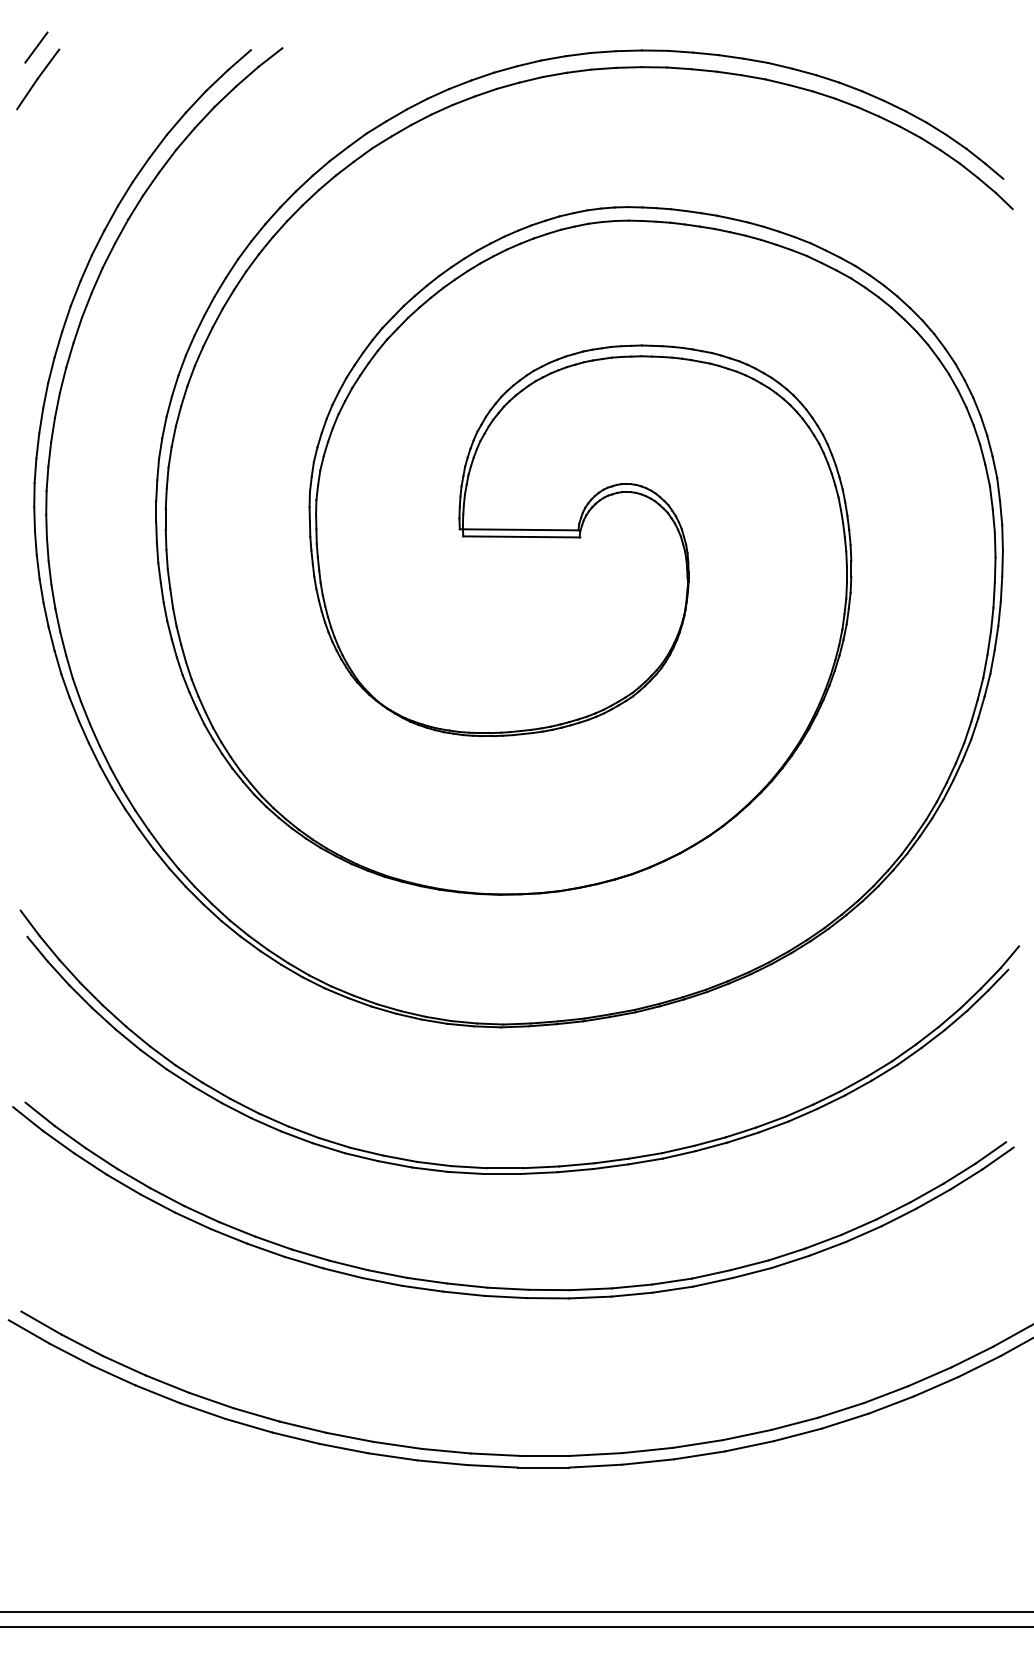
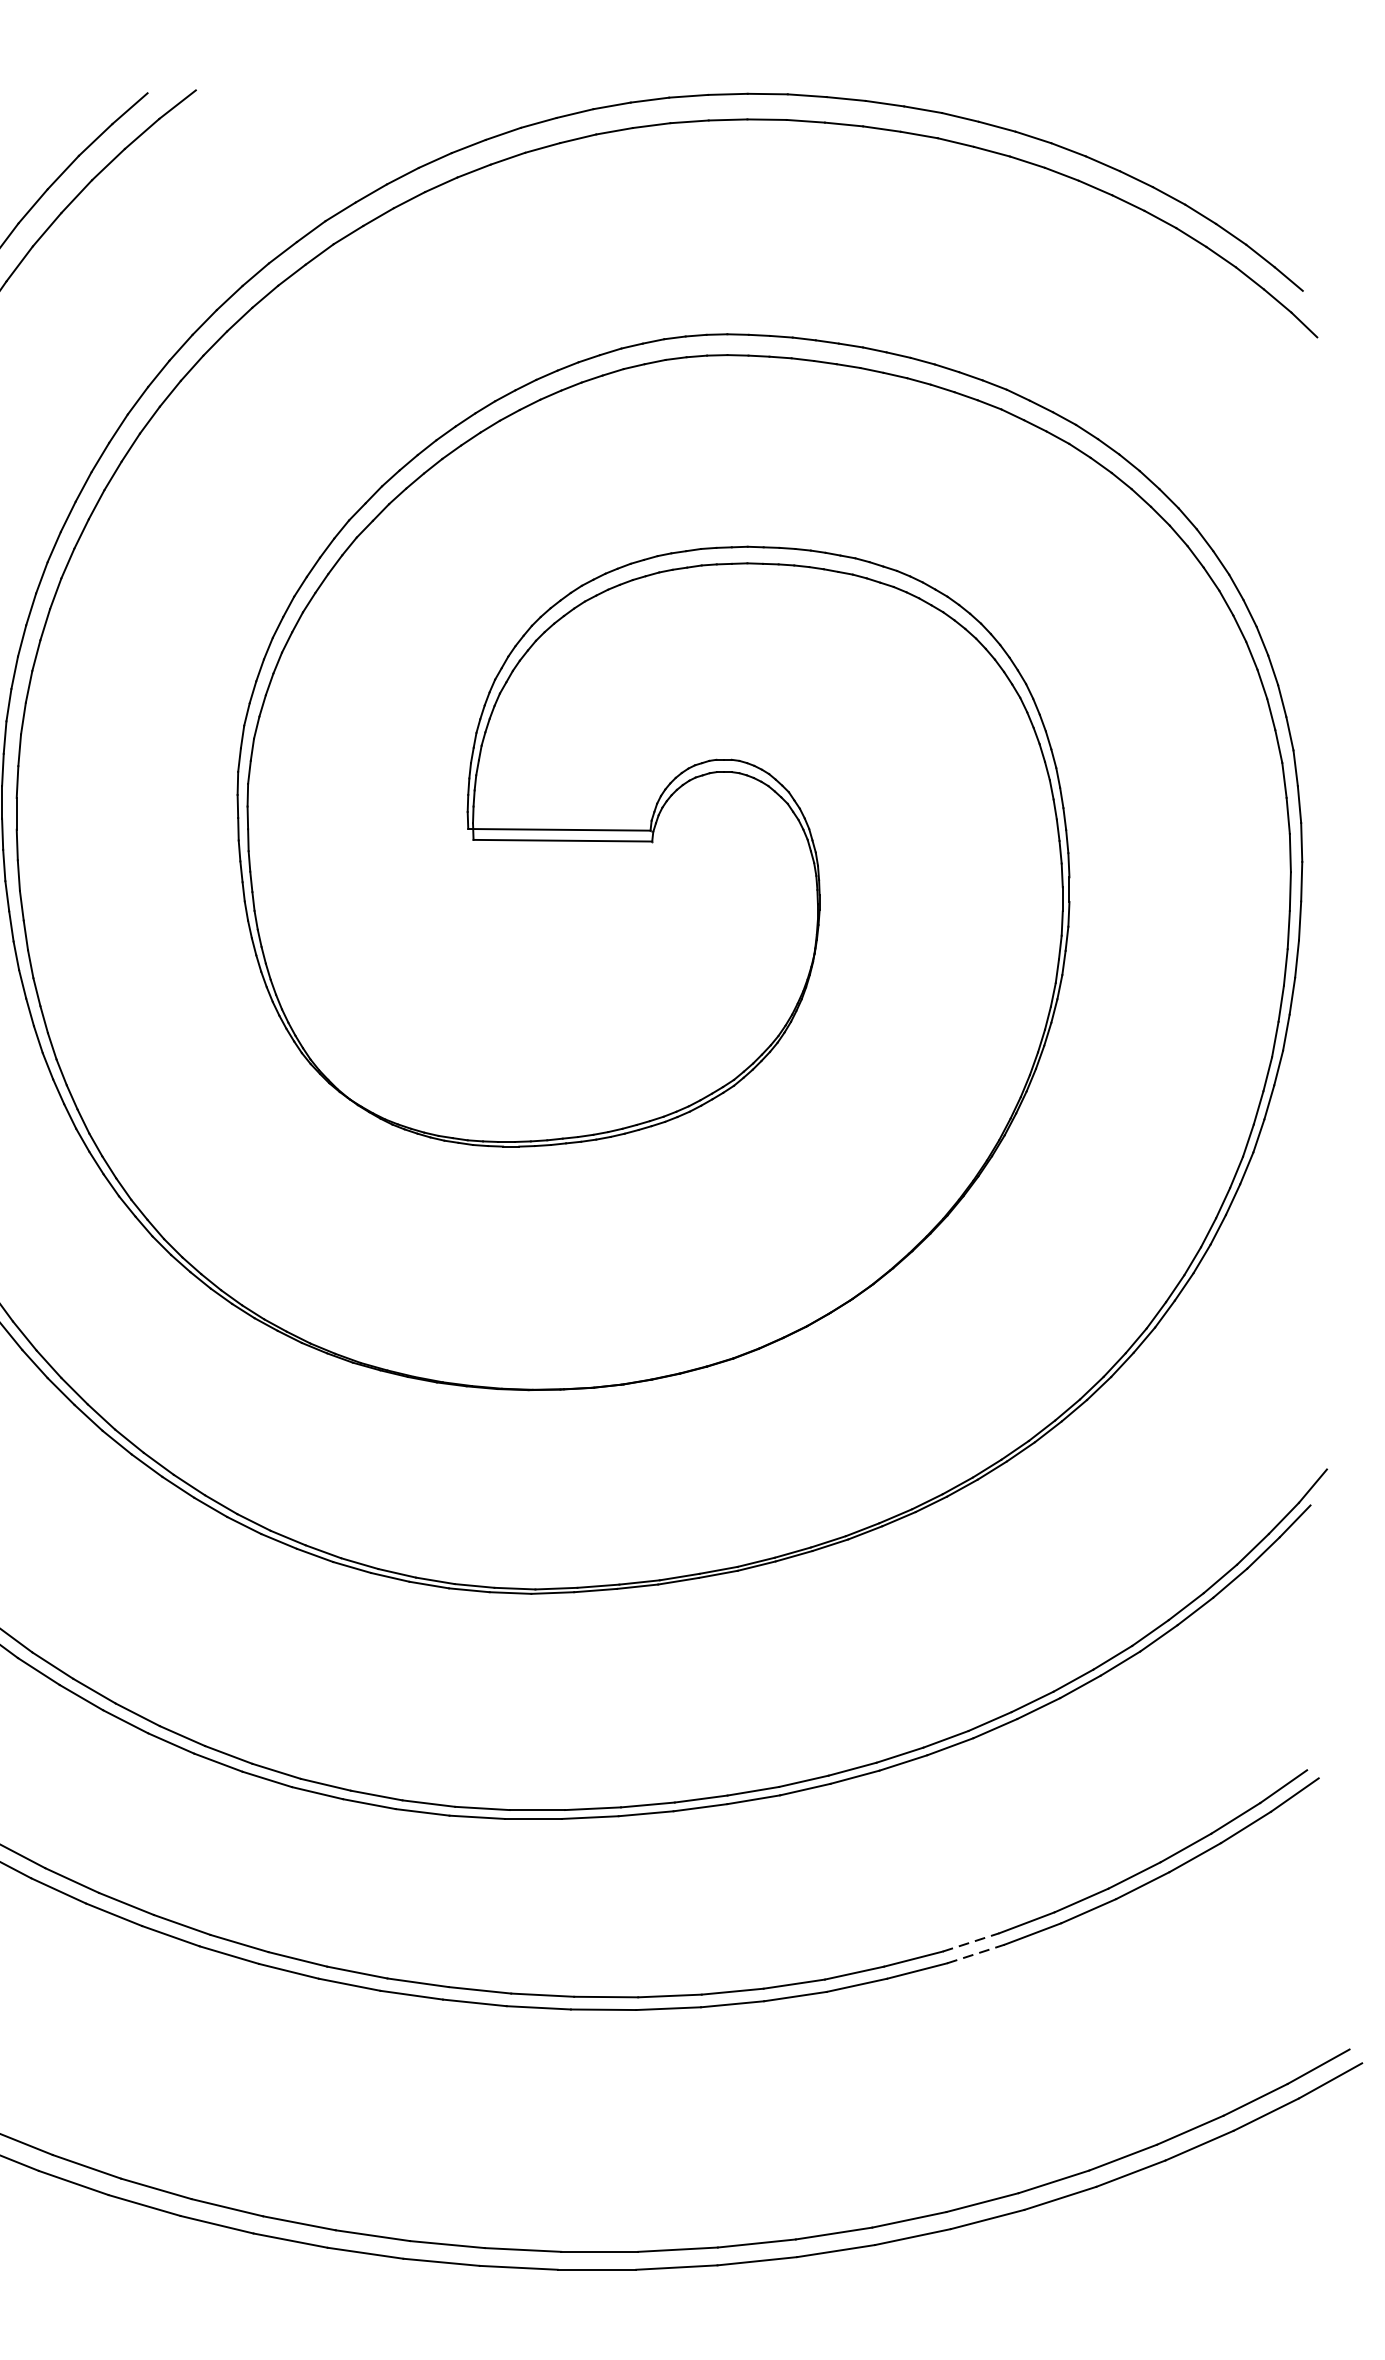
line: (787, 1254) -> (971, 1942), solid -> dashed
line: (790, 1261) -> (976, 1953), solid -> dashed

